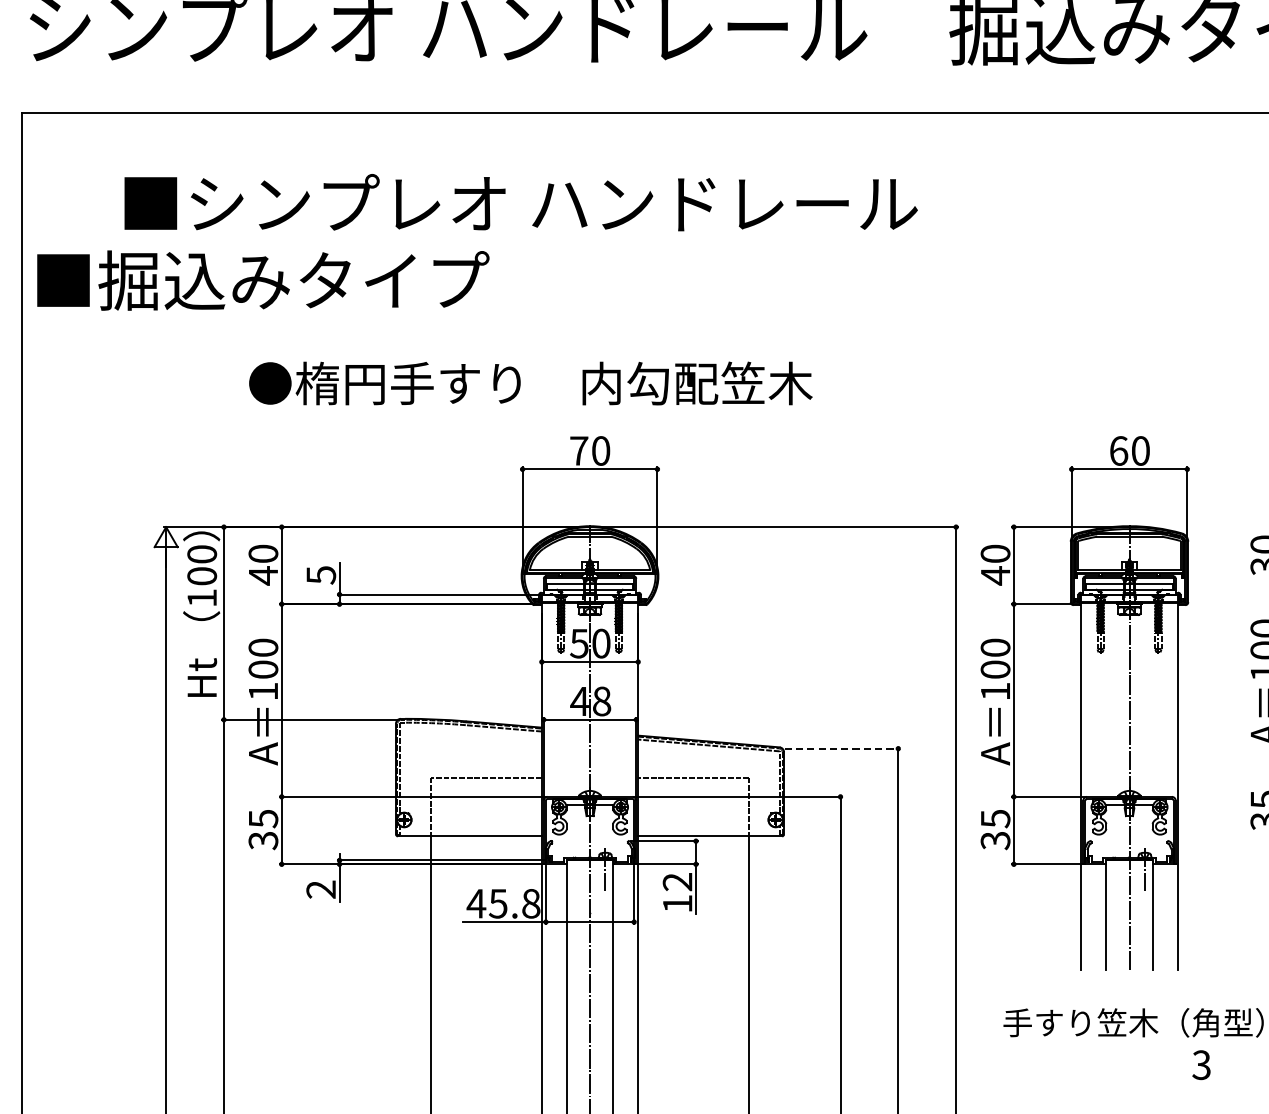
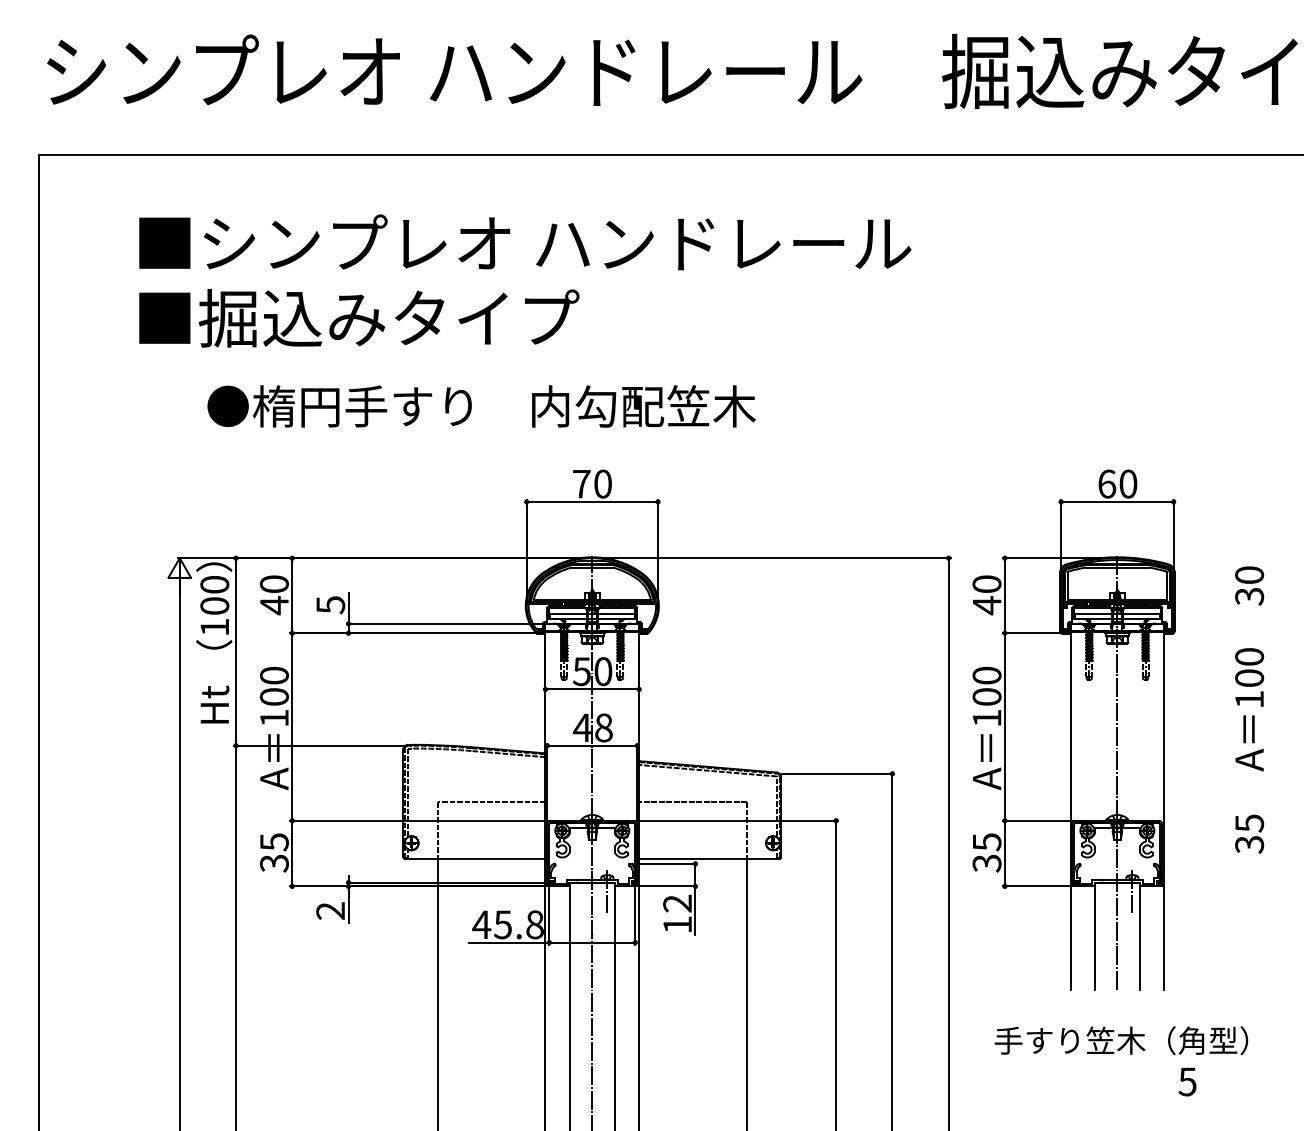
text: (263, 280) -> (359, 318), moved
text: (530, 383) -> (481, 406), moved
line: (842, 748) -> (838, 773), dashed -> solid
text: (1201, 1064) -> (1187, 1081), 3 -> 5

